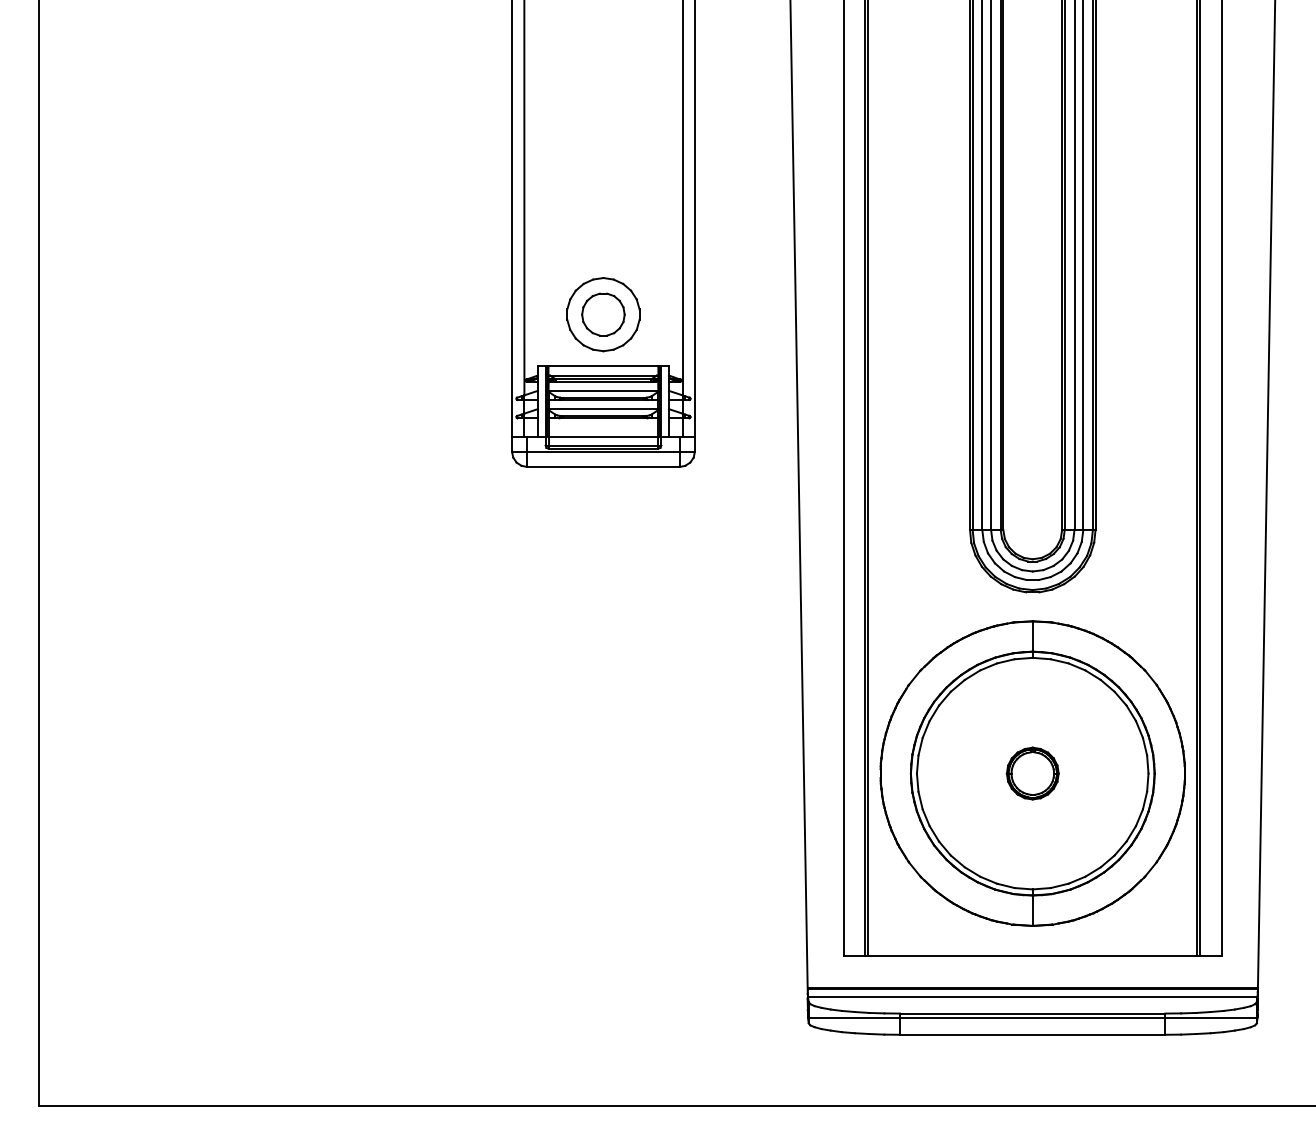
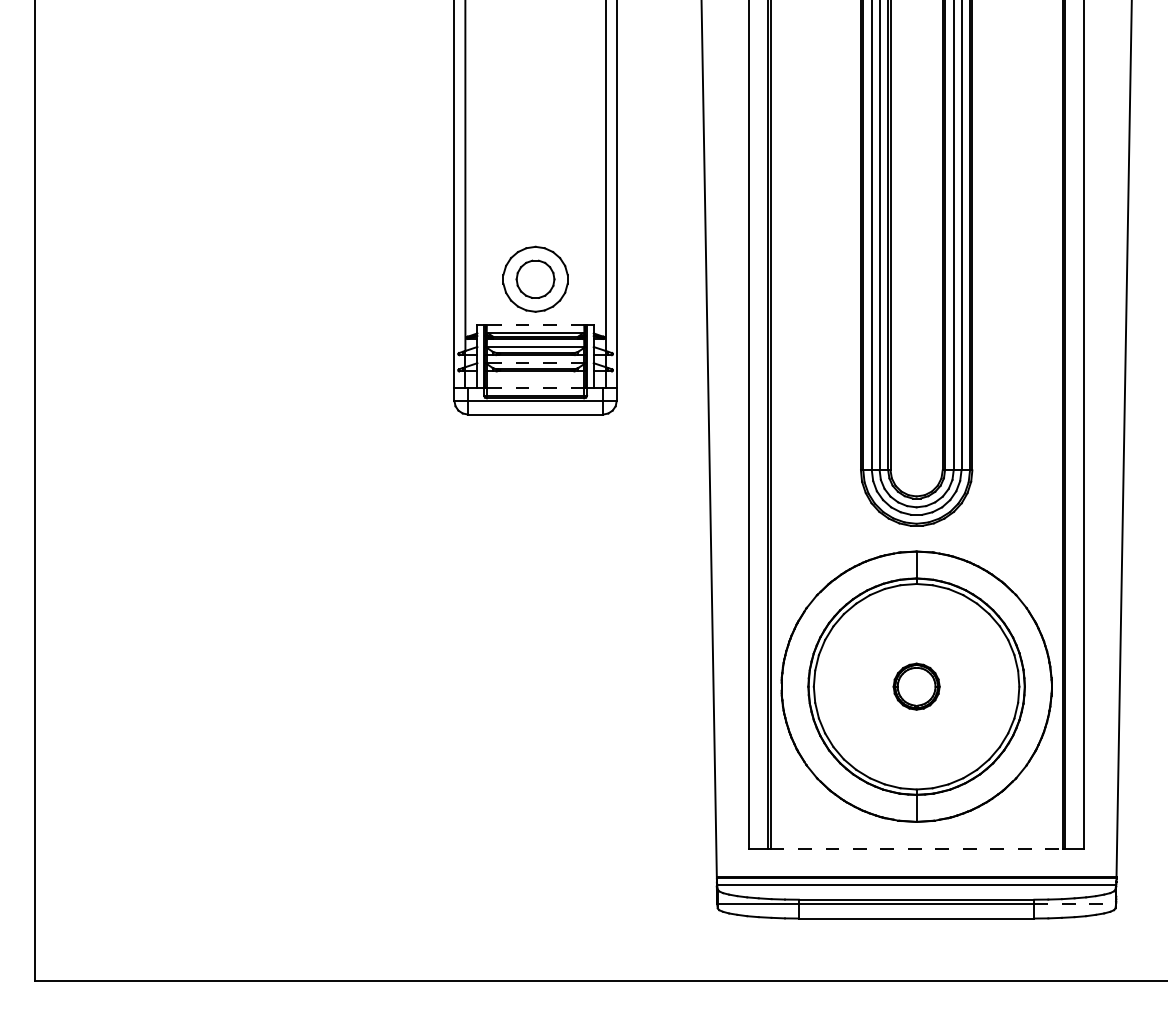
line: (603, 366) -> (535, 325), solid -> dashed
line: (603, 409) -> (535, 363), solid -> dashed
line: (603, 436) -> (535, 387), solid -> dashed
line: (1032, 956) -> (916, 849), solid -> dashed
line: (1211, 1018) -> (1075, 904), solid -> dashed

